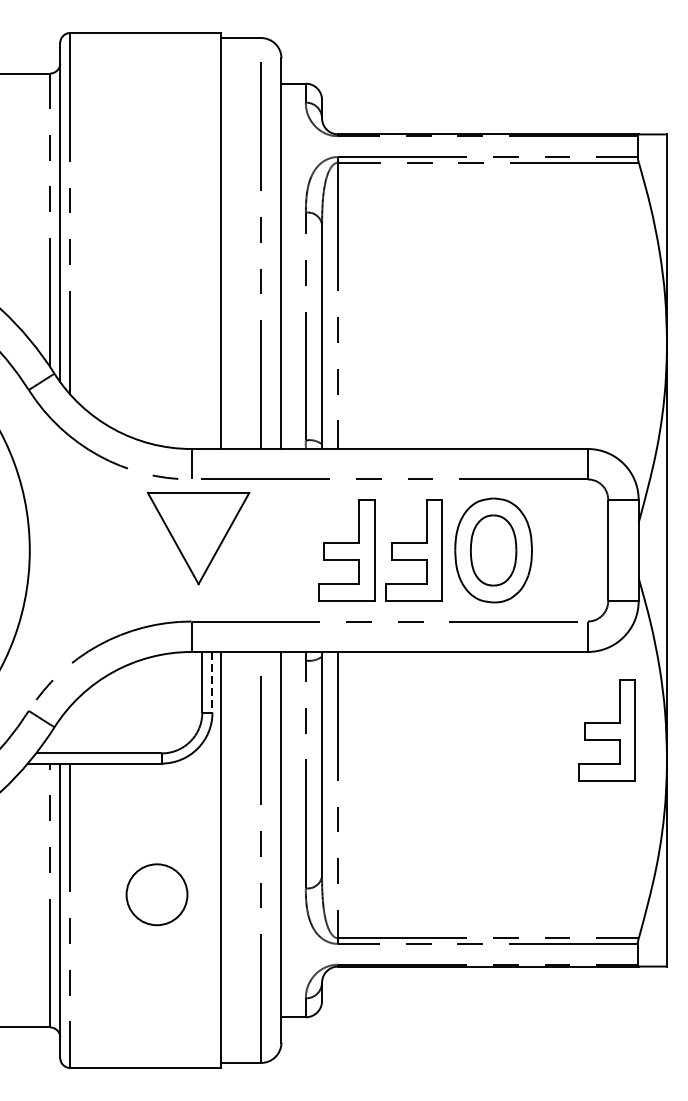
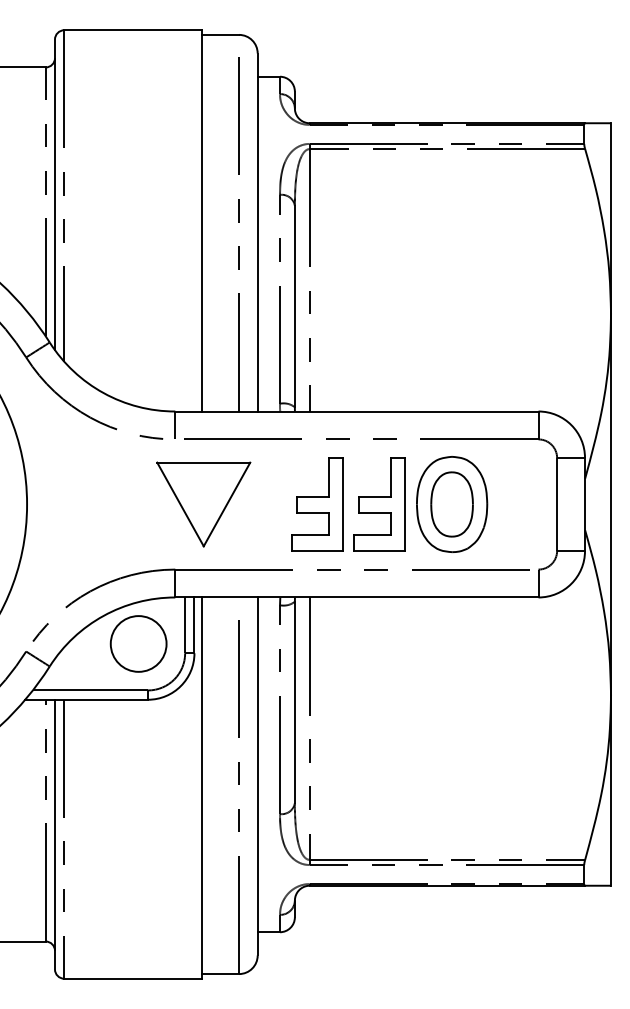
part: (198, 538) -> (203, 504), moved
line: (212, 682) -> (194, 625), dashed -> solid
part: (607, 730) -> (556, 669), removed
circle: (156, 894) -> (138, 643), moved

